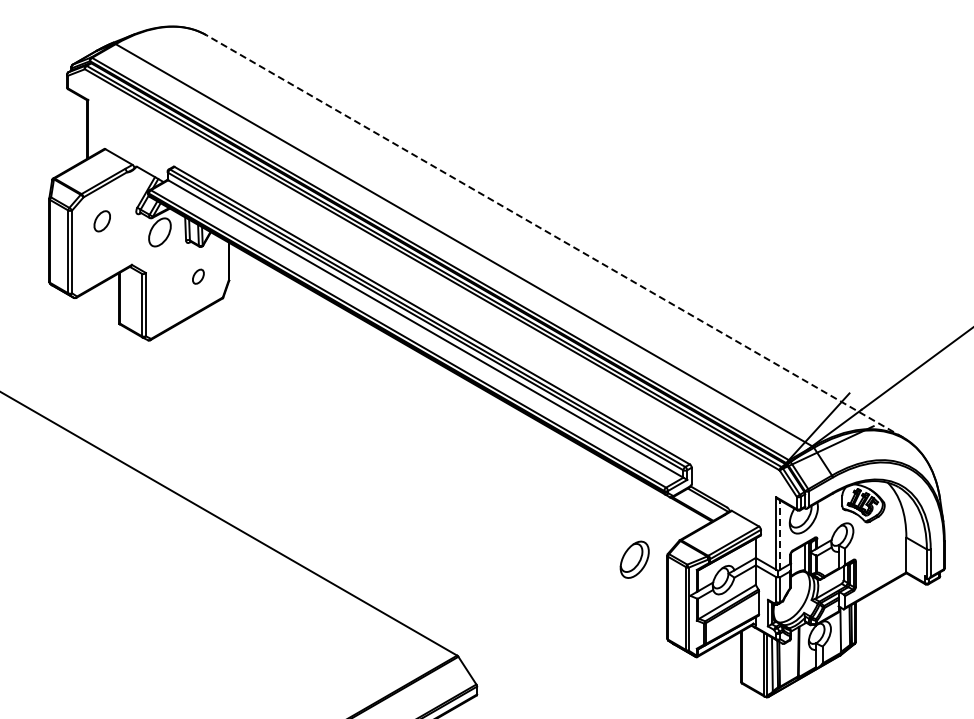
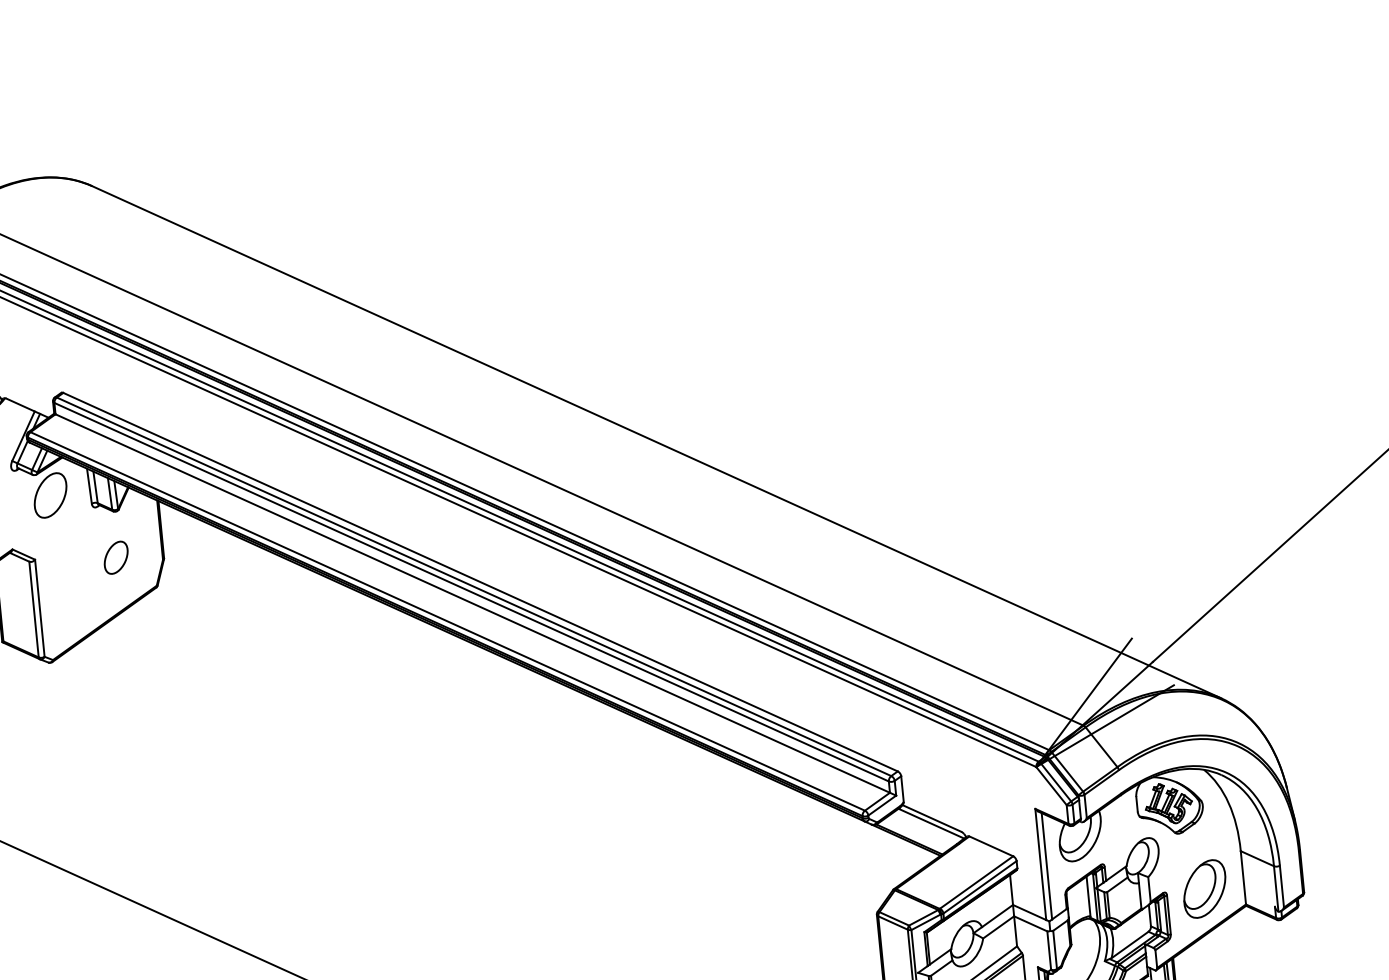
line: (554, 236) -> (656, 442), dashed -> solid
part: (198, 276) -> (116, 557), size x1.43
line: (780, 535) -> (1047, 866), dashed -> solid
part: (634, 559) -> (1204, 888), moved

